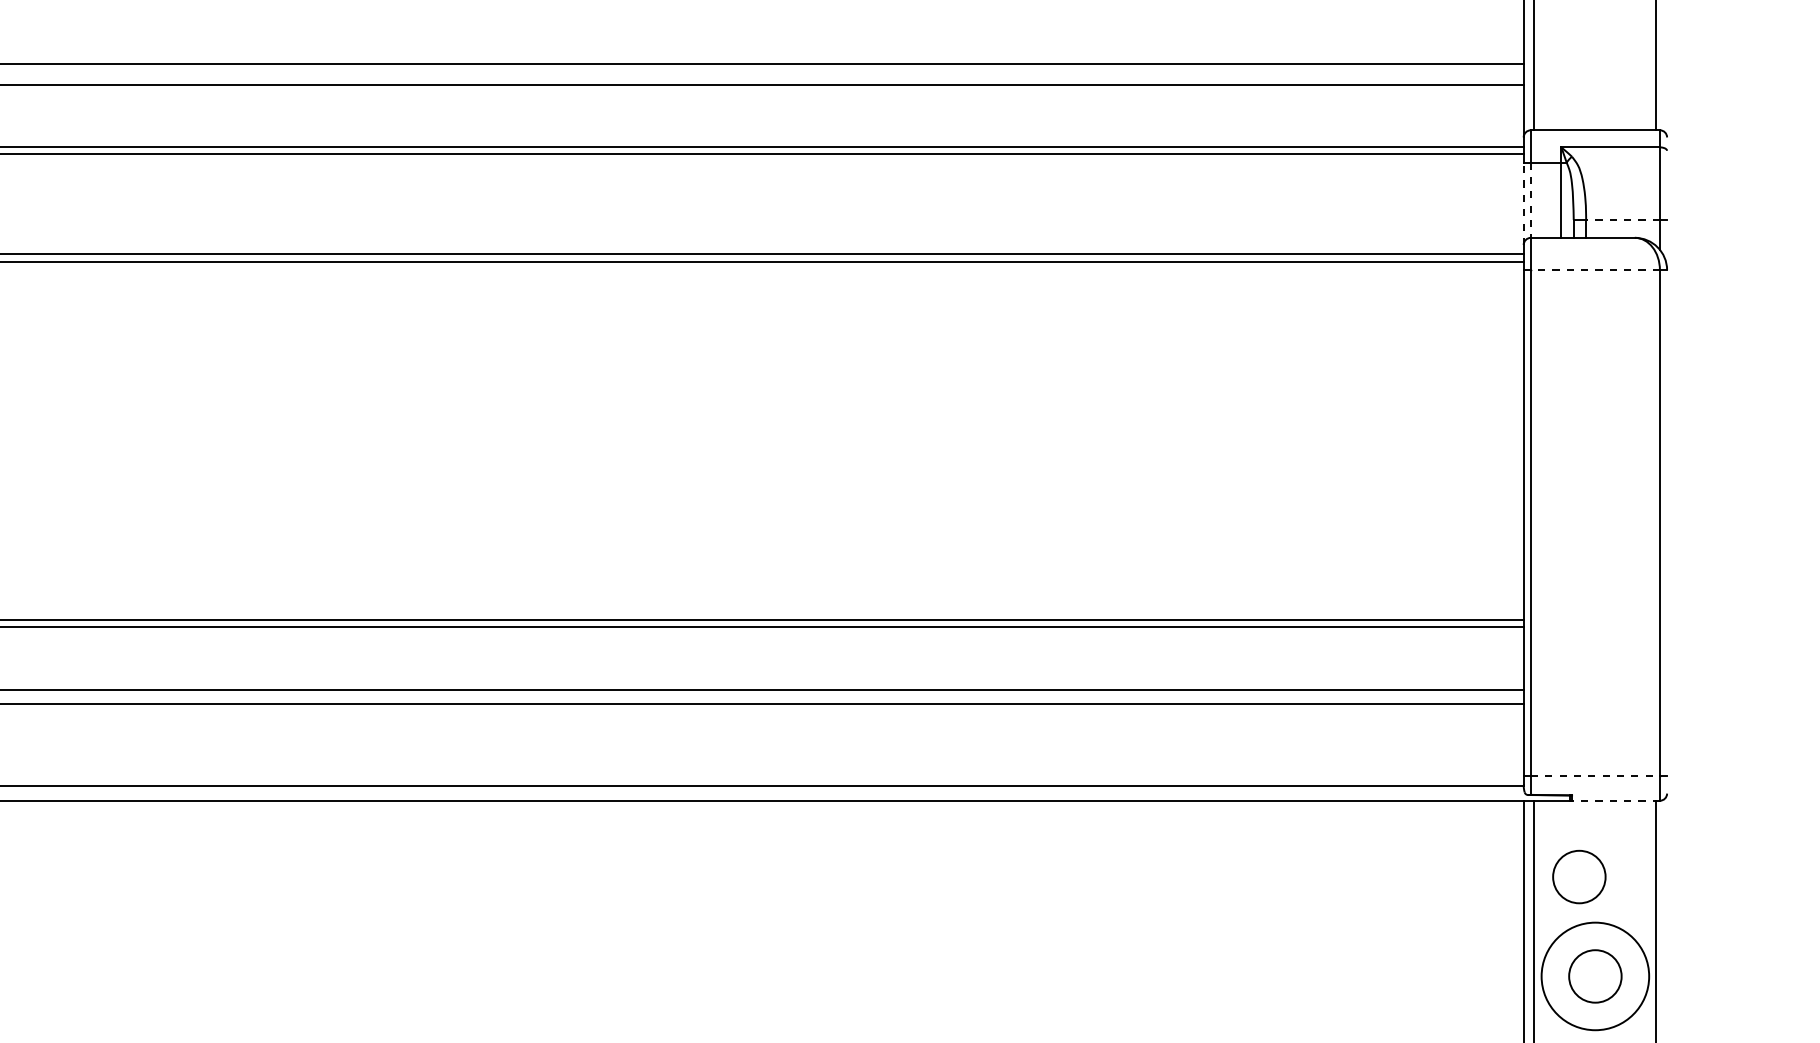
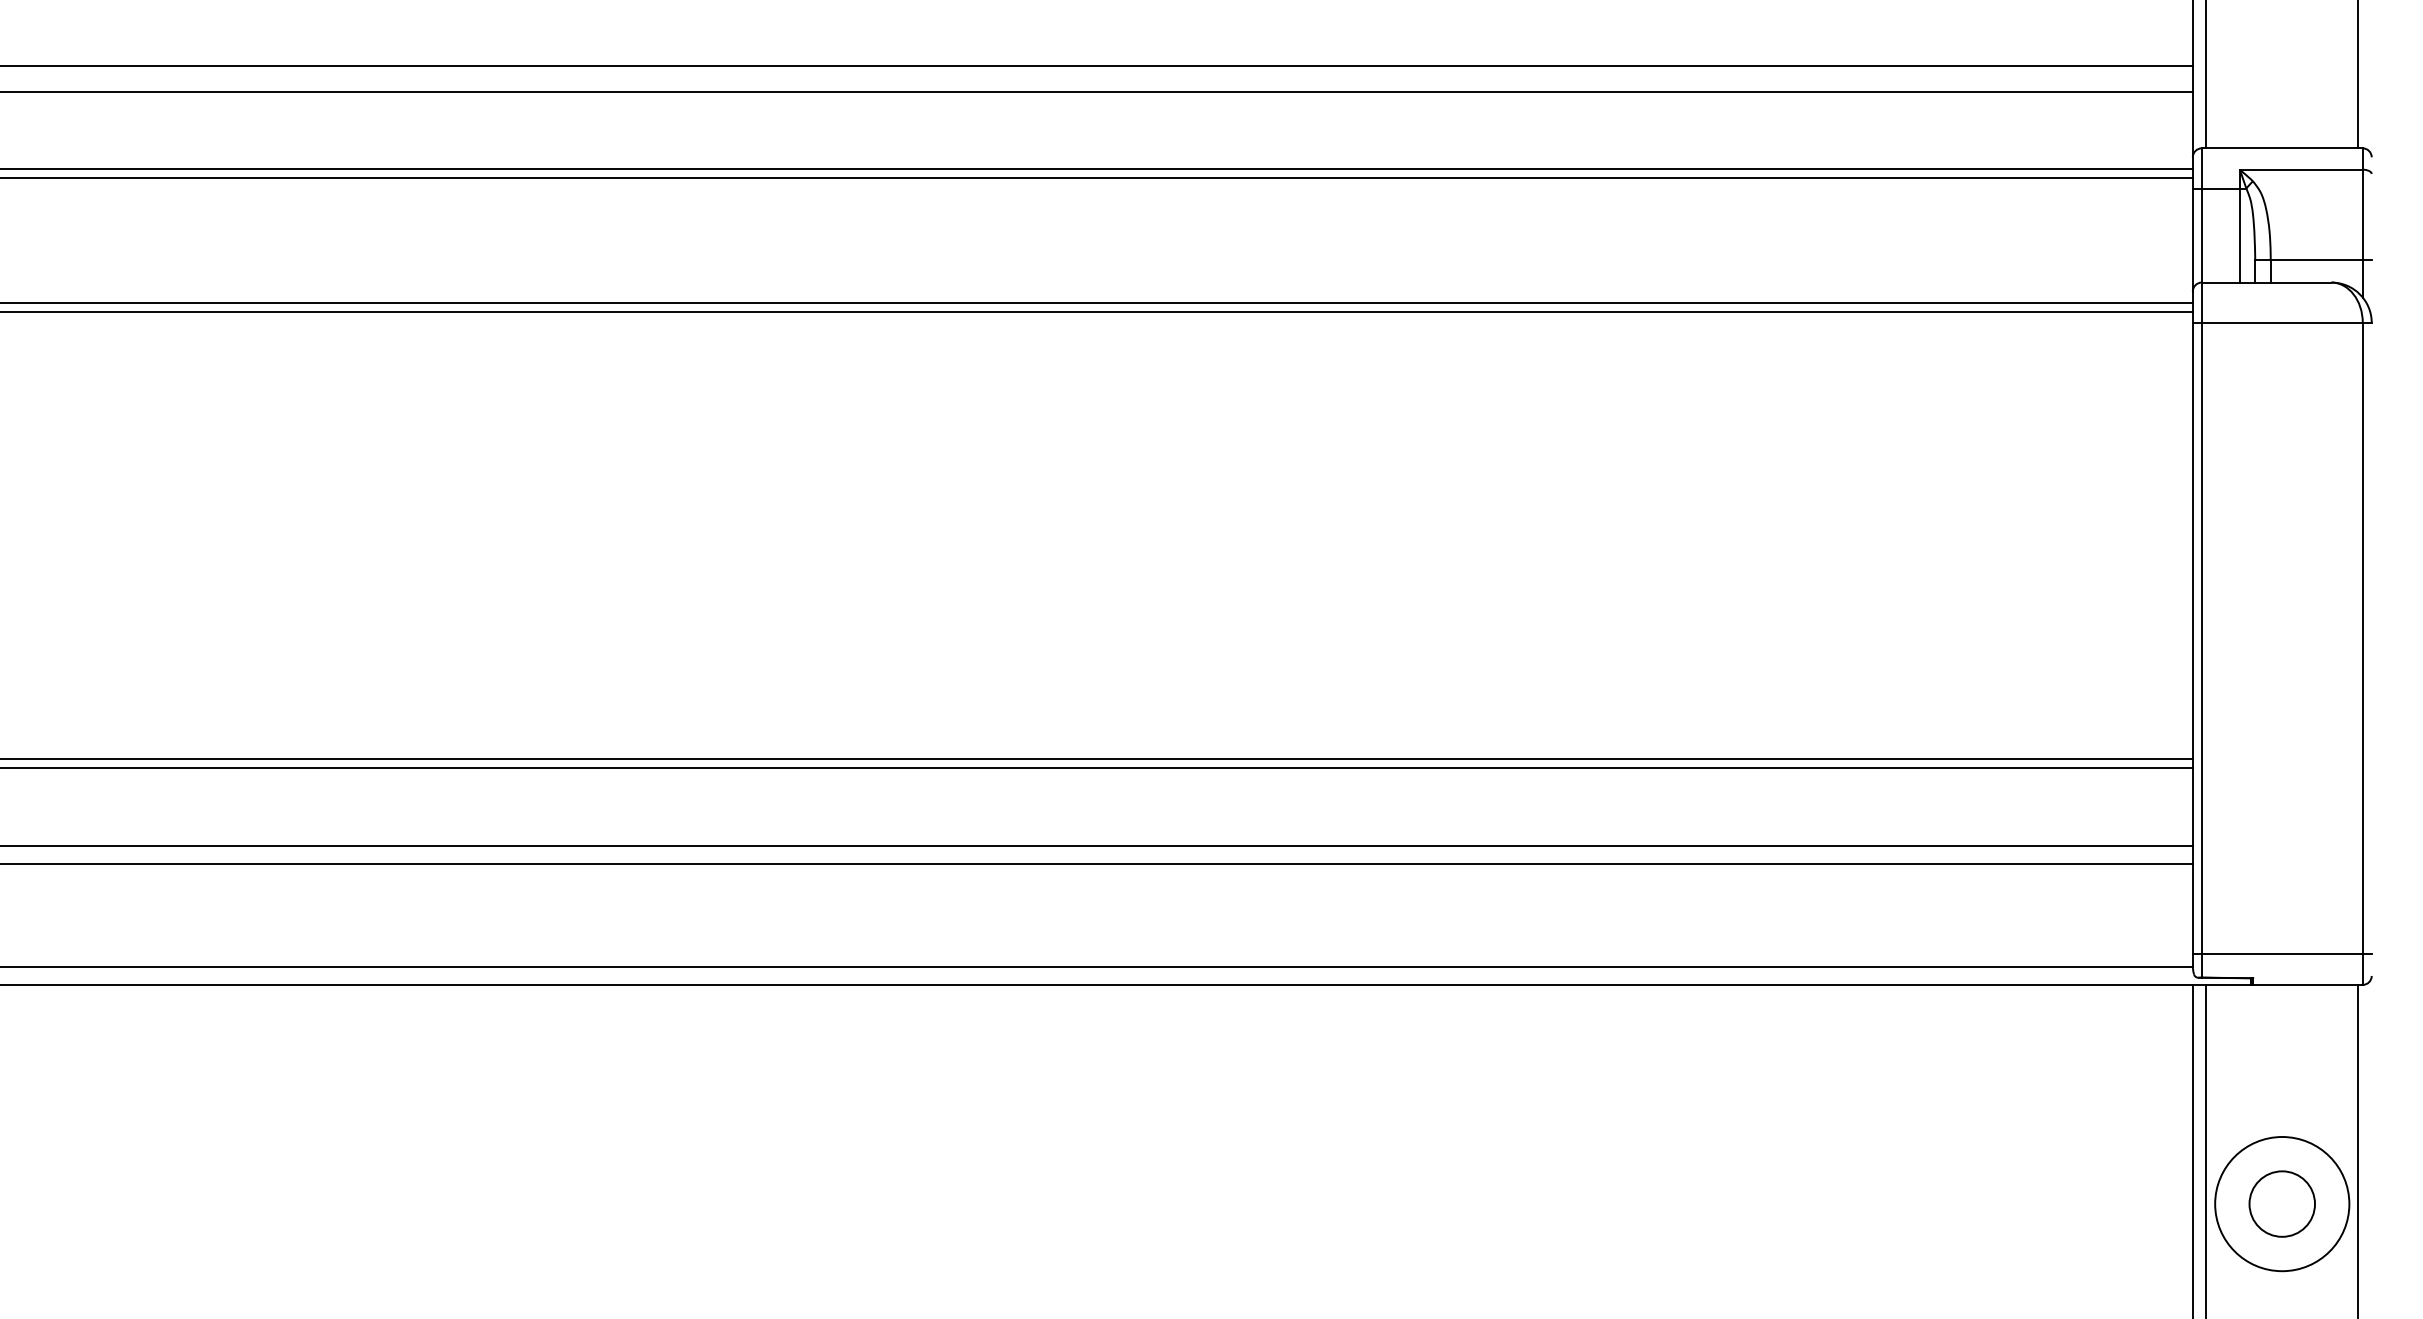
line: (1530, 200) -> (2201, 235), dashed -> solid
line: (1523, 203) -> (2192, 239), dashed -> solid
line: (1622, 220) -> (2316, 260), dashed -> solid
line: (1595, 269) -> (2282, 322), dashed -> solid
line: (1595, 775) -> (2282, 953), dashed -> solid
line: (1615, 800) -> (2307, 984), dashed -> solid
circle: (1578, 876) -> (2261, 1079), removed

